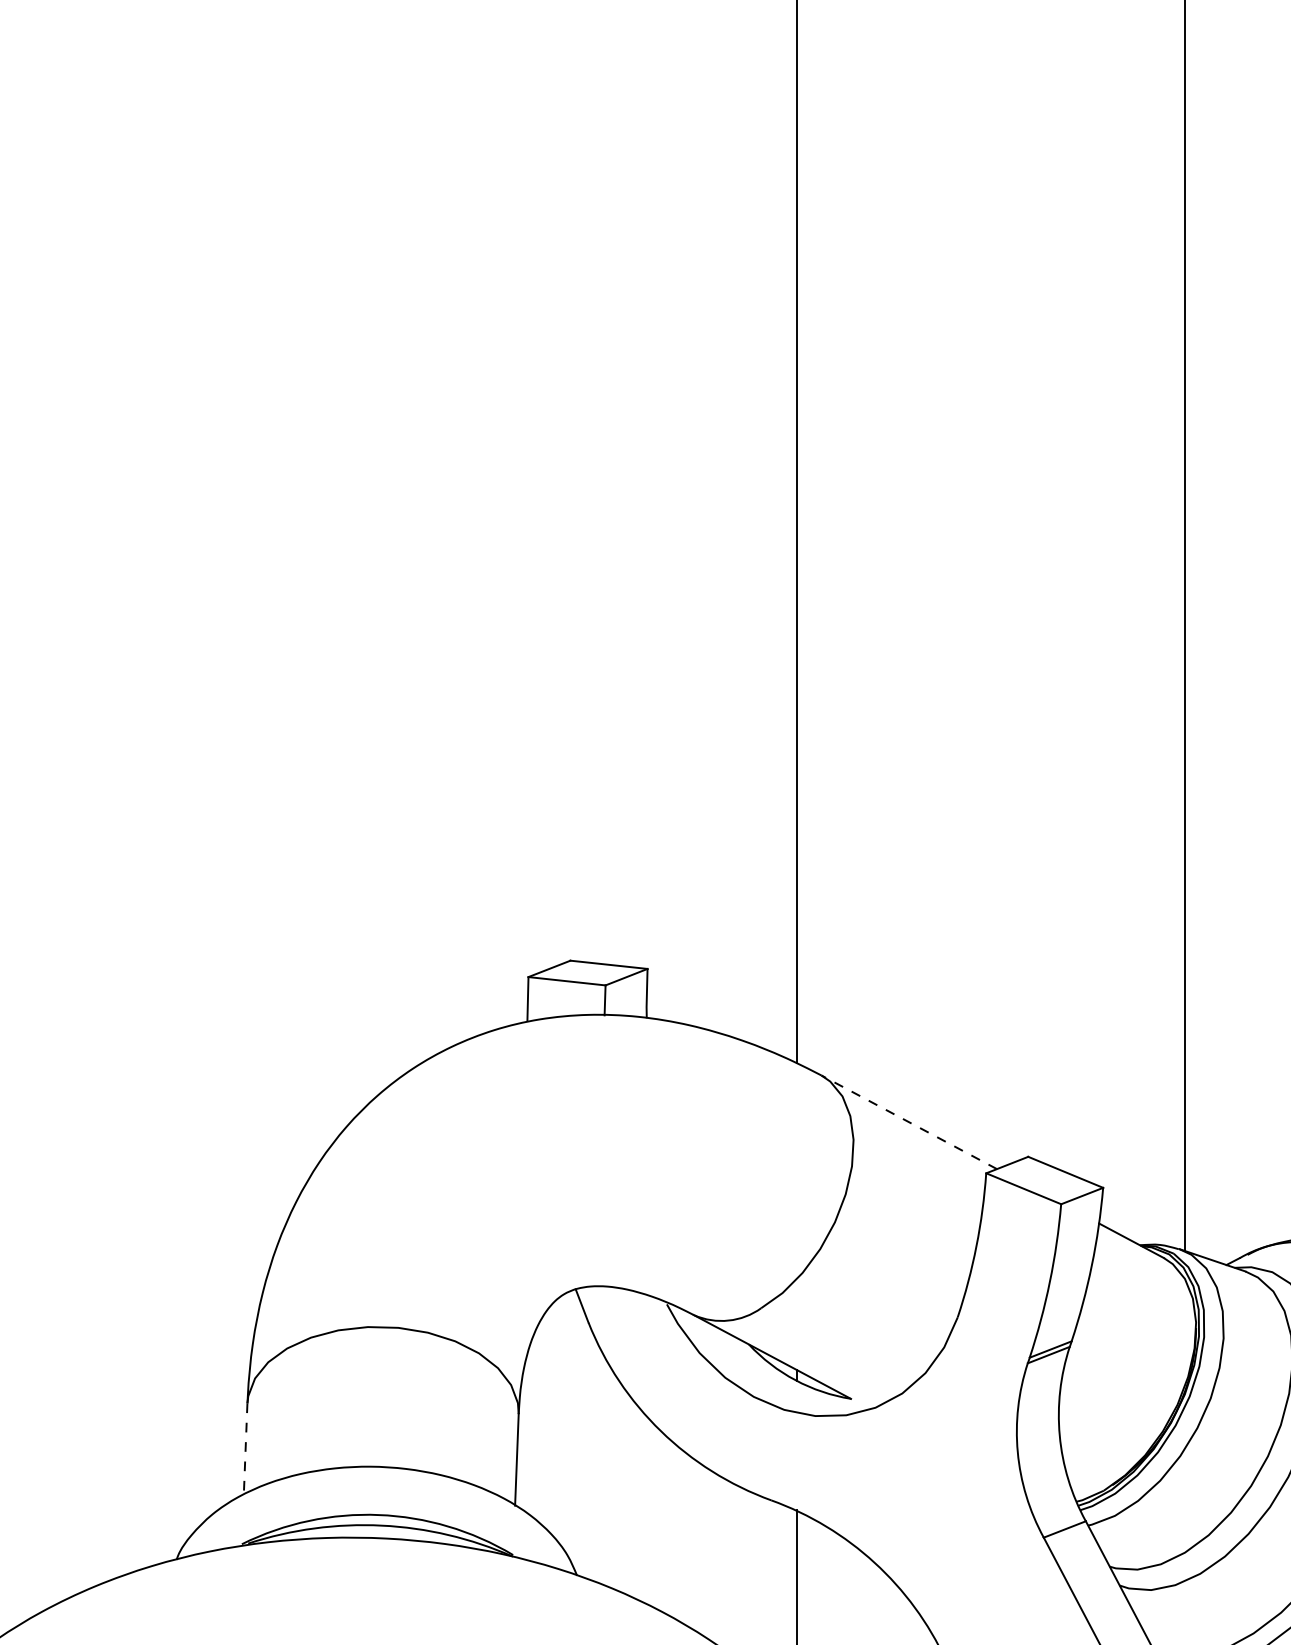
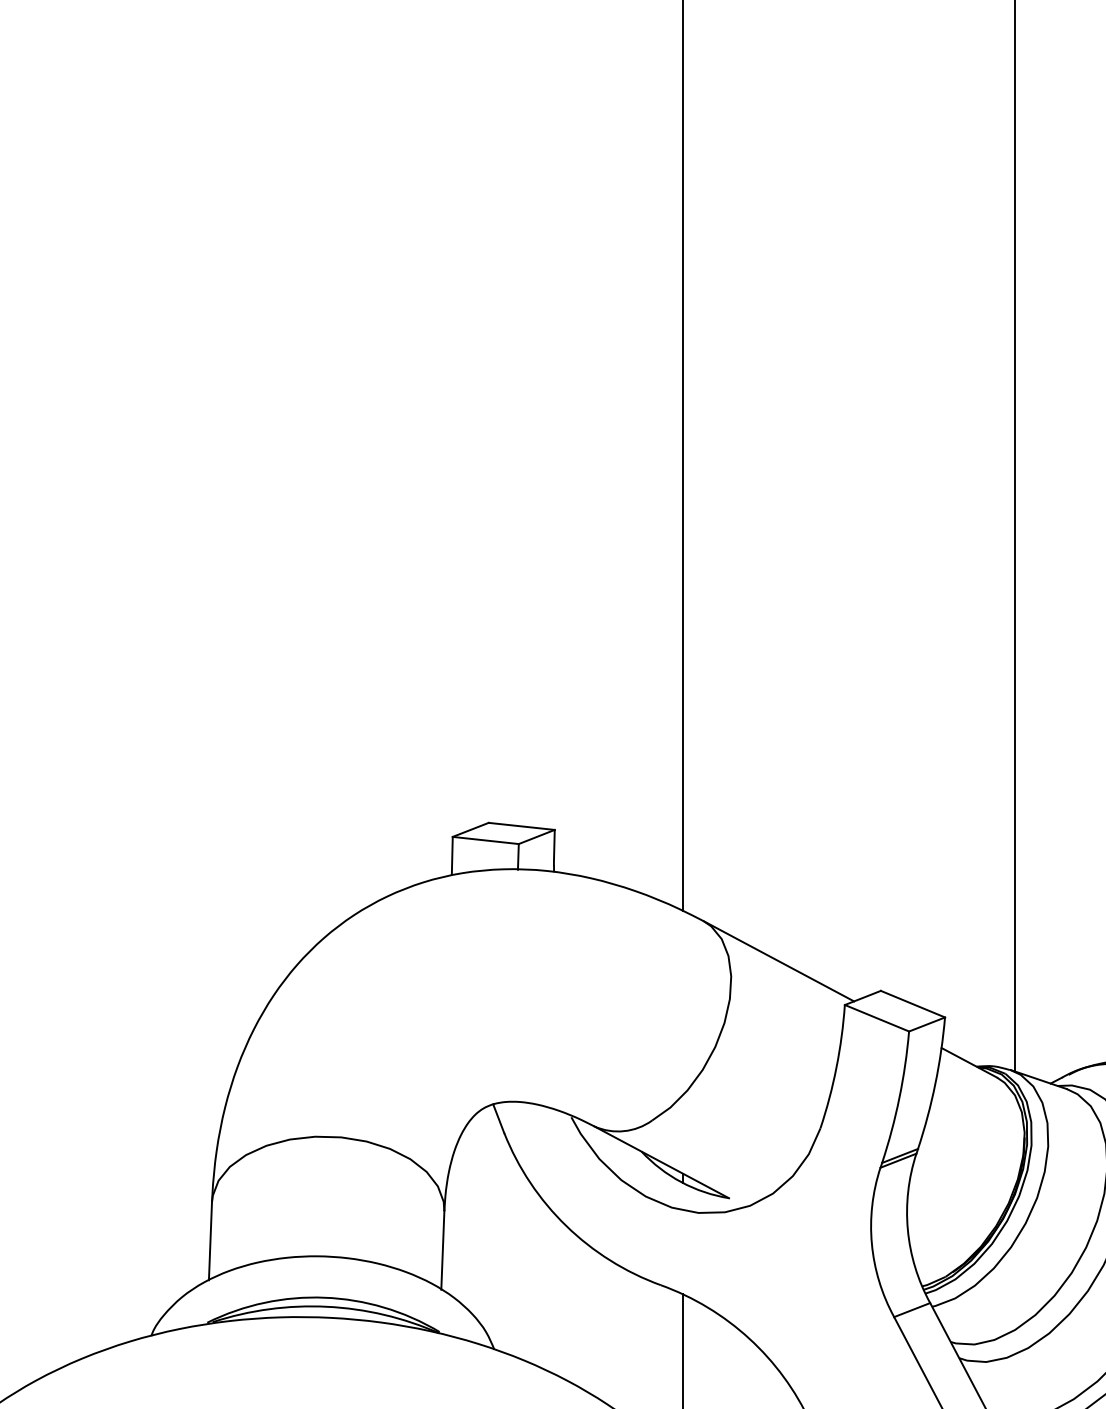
line: (908, 1122) -> (778, 961), dashed -> solid
line: (245, 1449) -> (210, 1241), dashed -> solid

